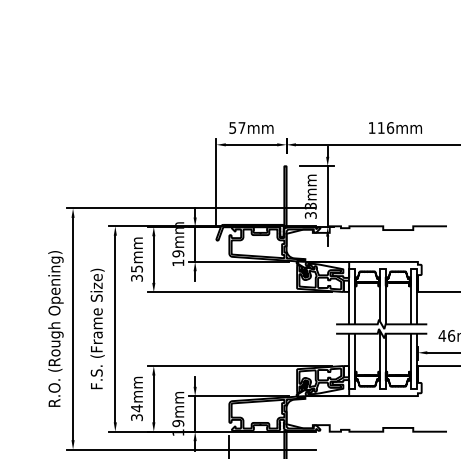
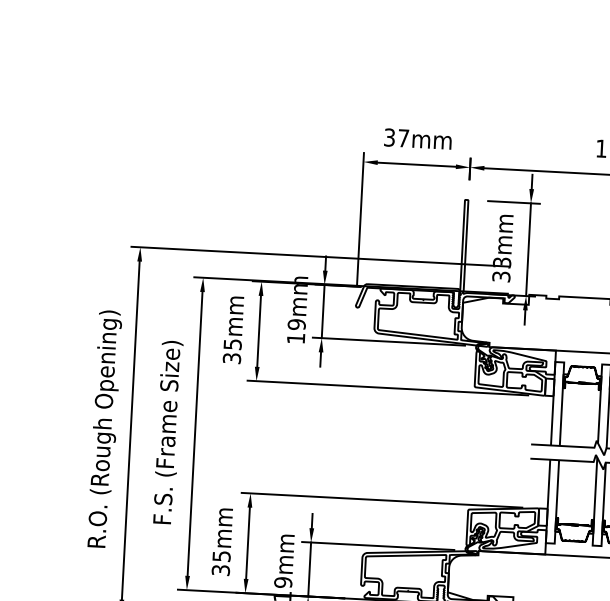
text: (232, 127) -> (389, 136), 57mm -> 37mm
text: (136, 408) -> (220, 556), 34mm -> 35mm

